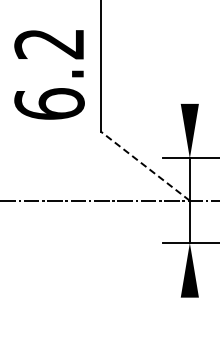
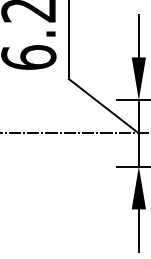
line: (189, 76) -> (138, 35), added
line: (144, 165) -> (103, 105), dashed -> solid
line: (189, 324) -> (138, 230), added

